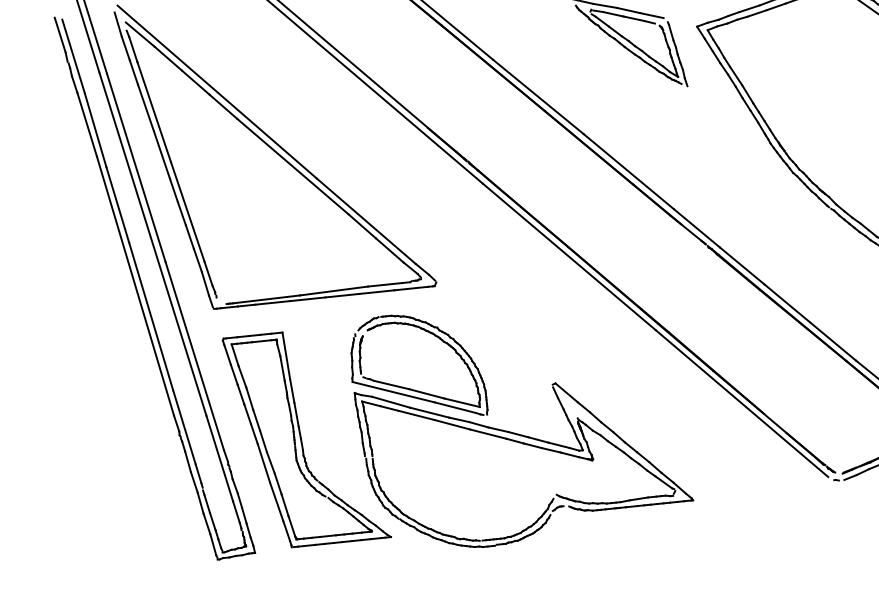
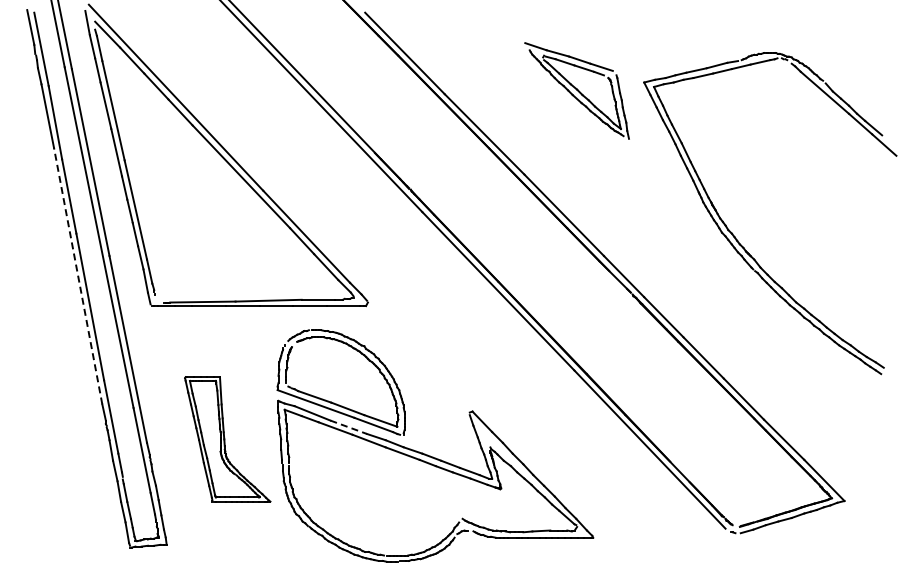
line: (135, 286) -> (78, 276), solid -> dashed
line: (429, 412) -> (348, 427), solid -> dashed
part: (306, 438) -> (227, 439), size x0.6

